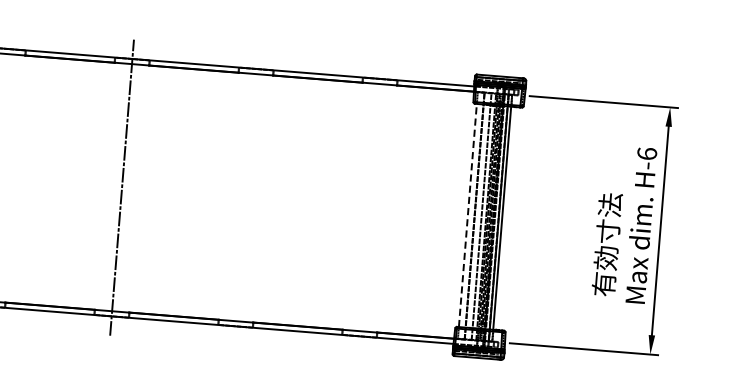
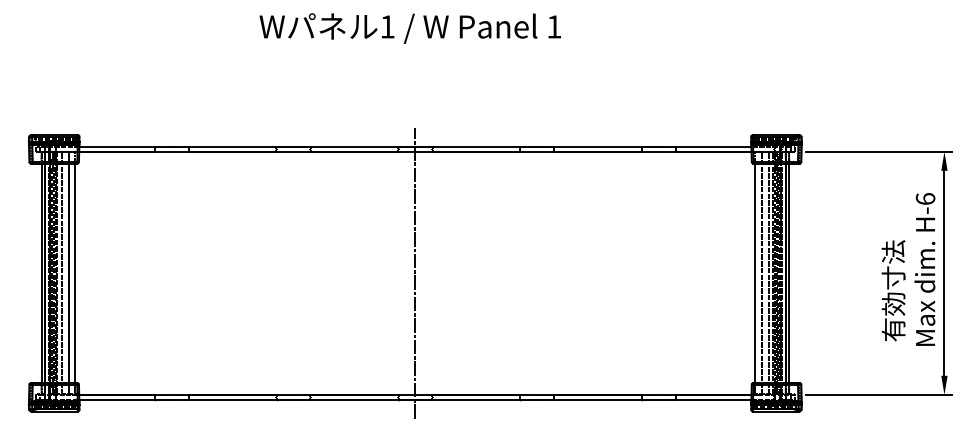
line: (468, 215) -> (755, 273), dashed -> solid

